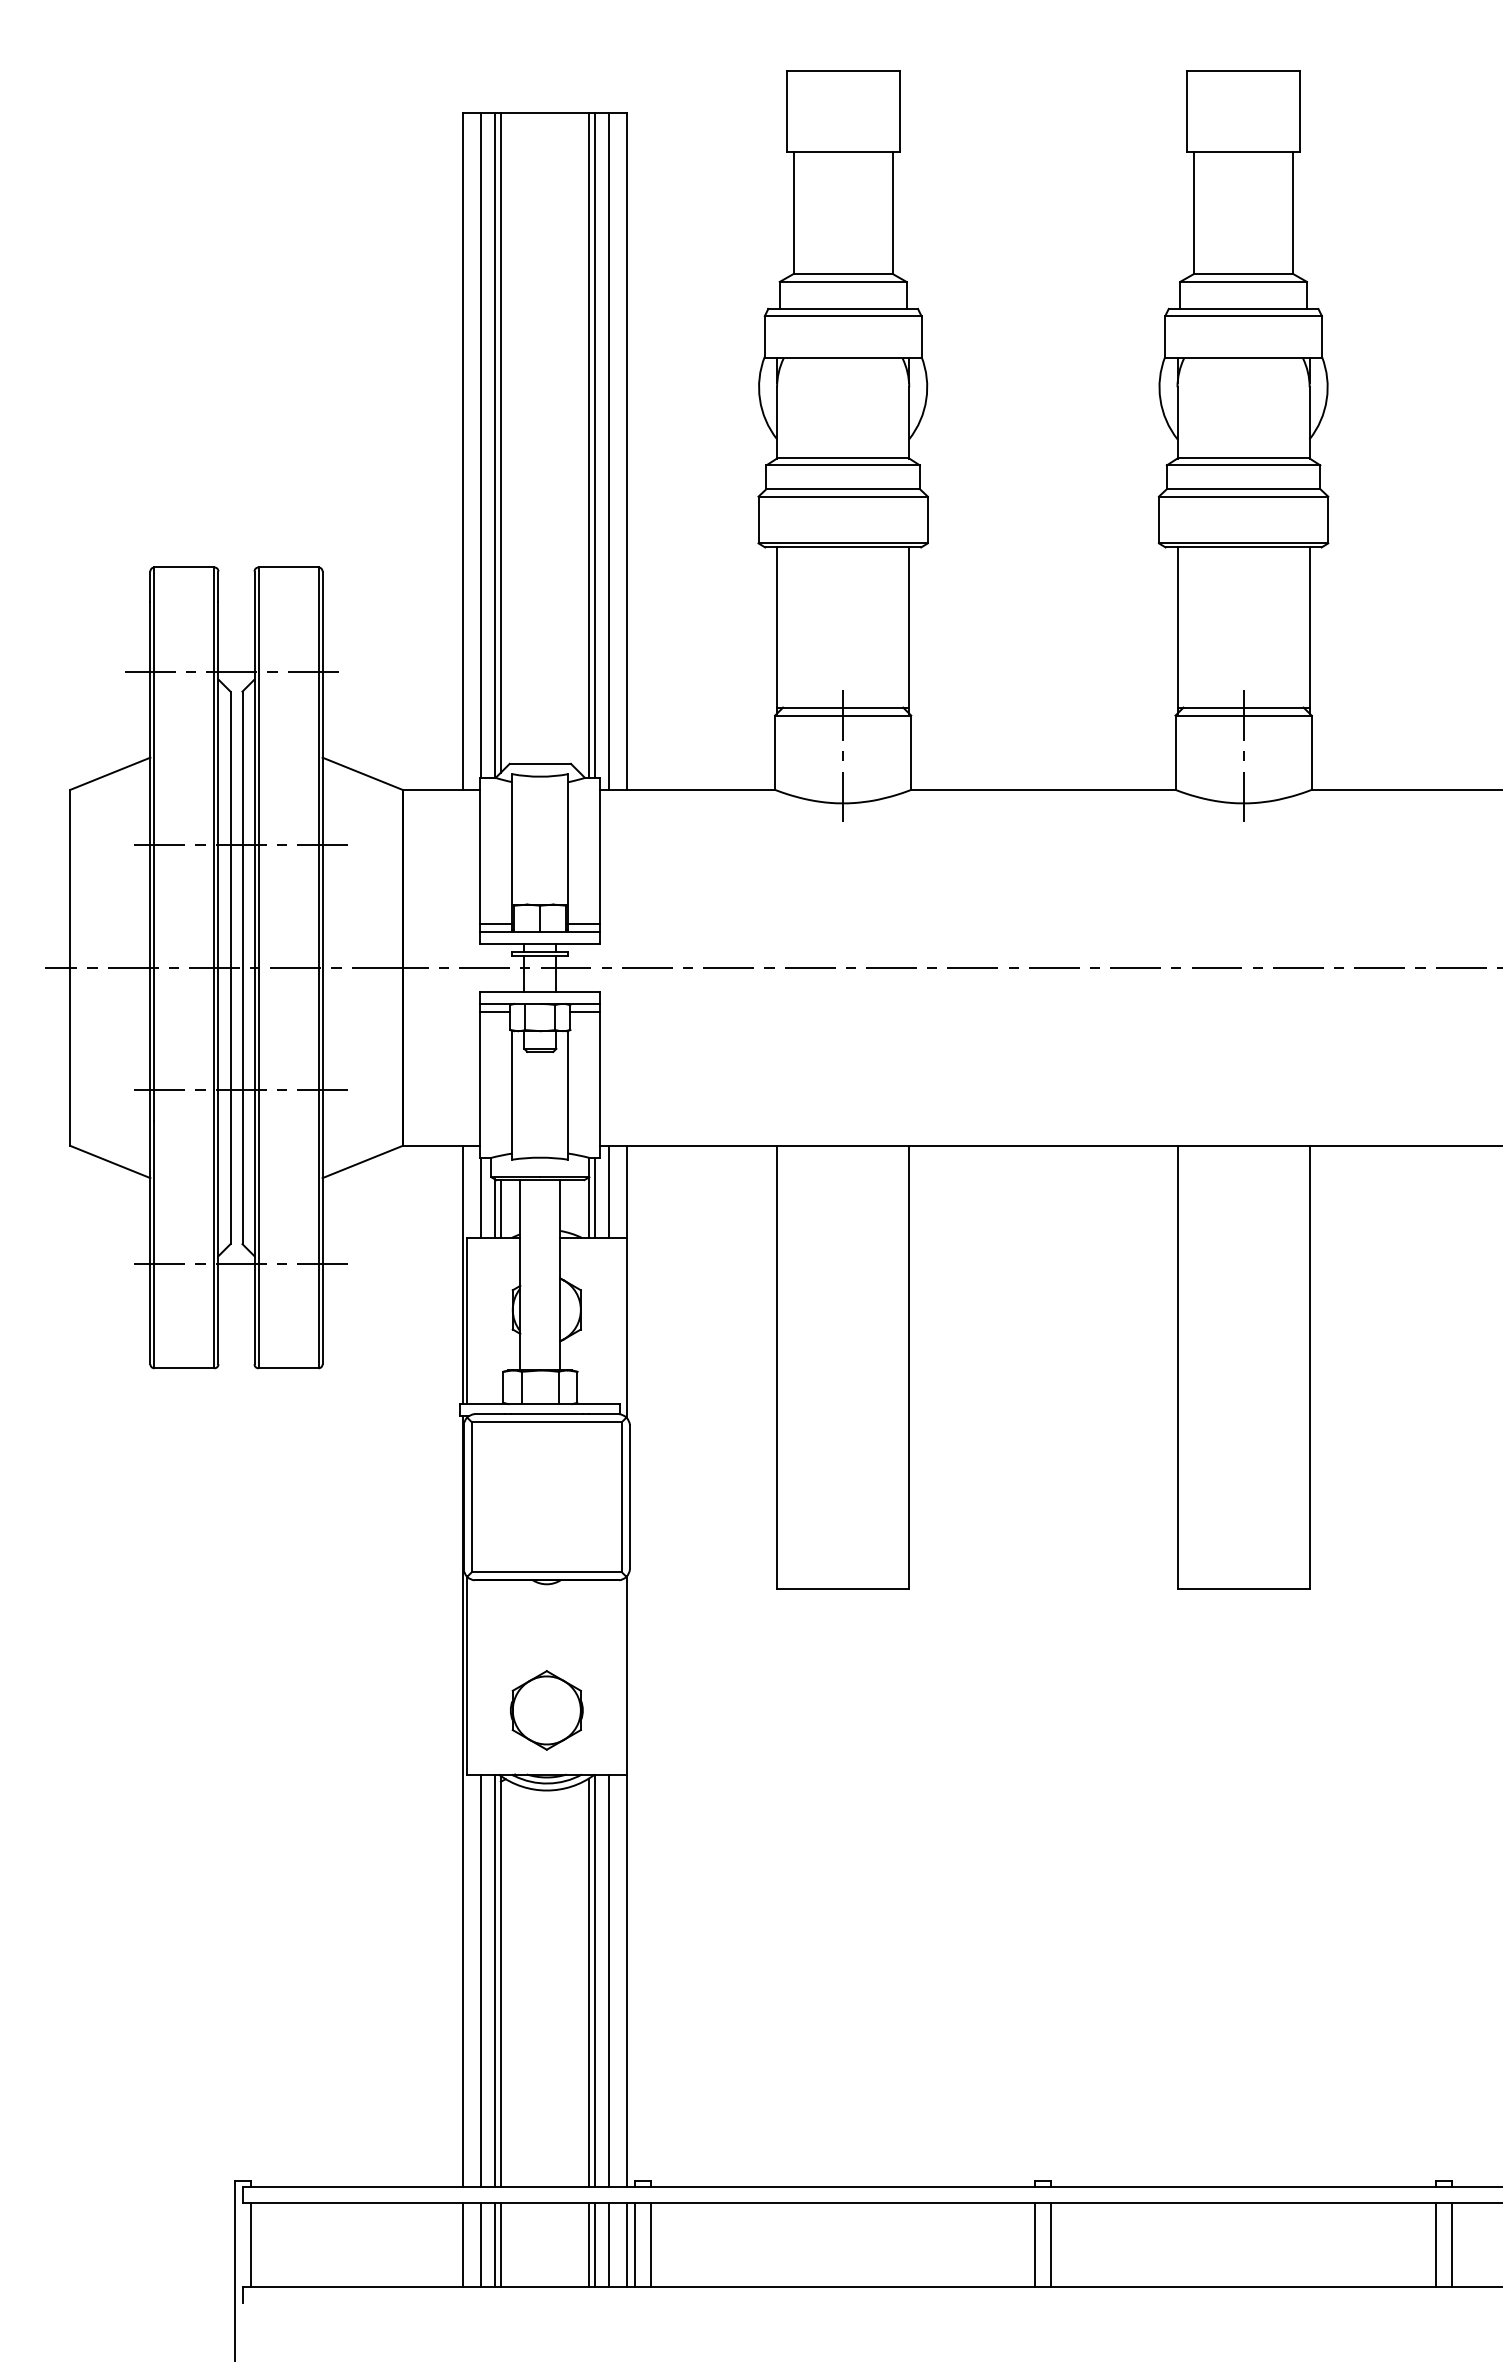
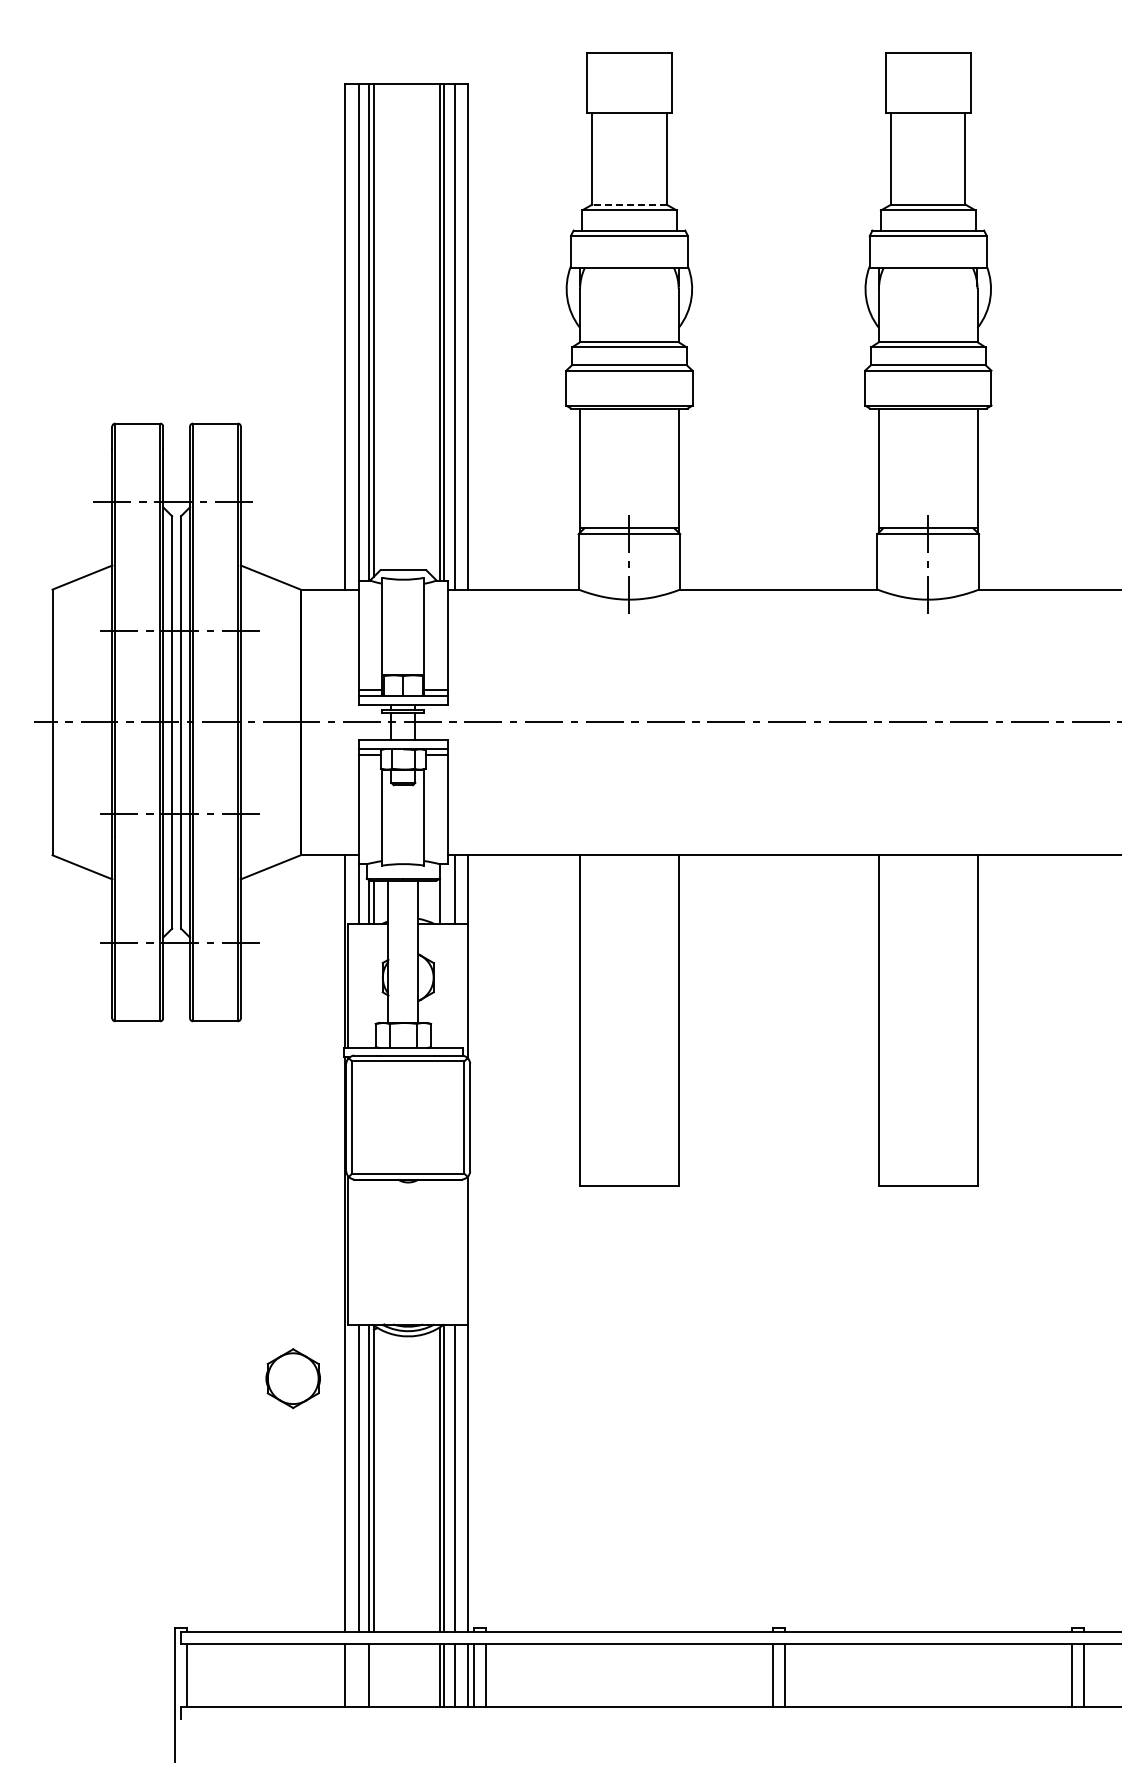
line: (841, 273) -> (628, 204), solid -> dashed
line: (595, 1198) -> (444, 894), removed
part: (545, 1710) -> (292, 1378), moved
line: (480, 2244) -> (358, 1675), removed
line: (500, 2244) -> (373, 1675), removed

